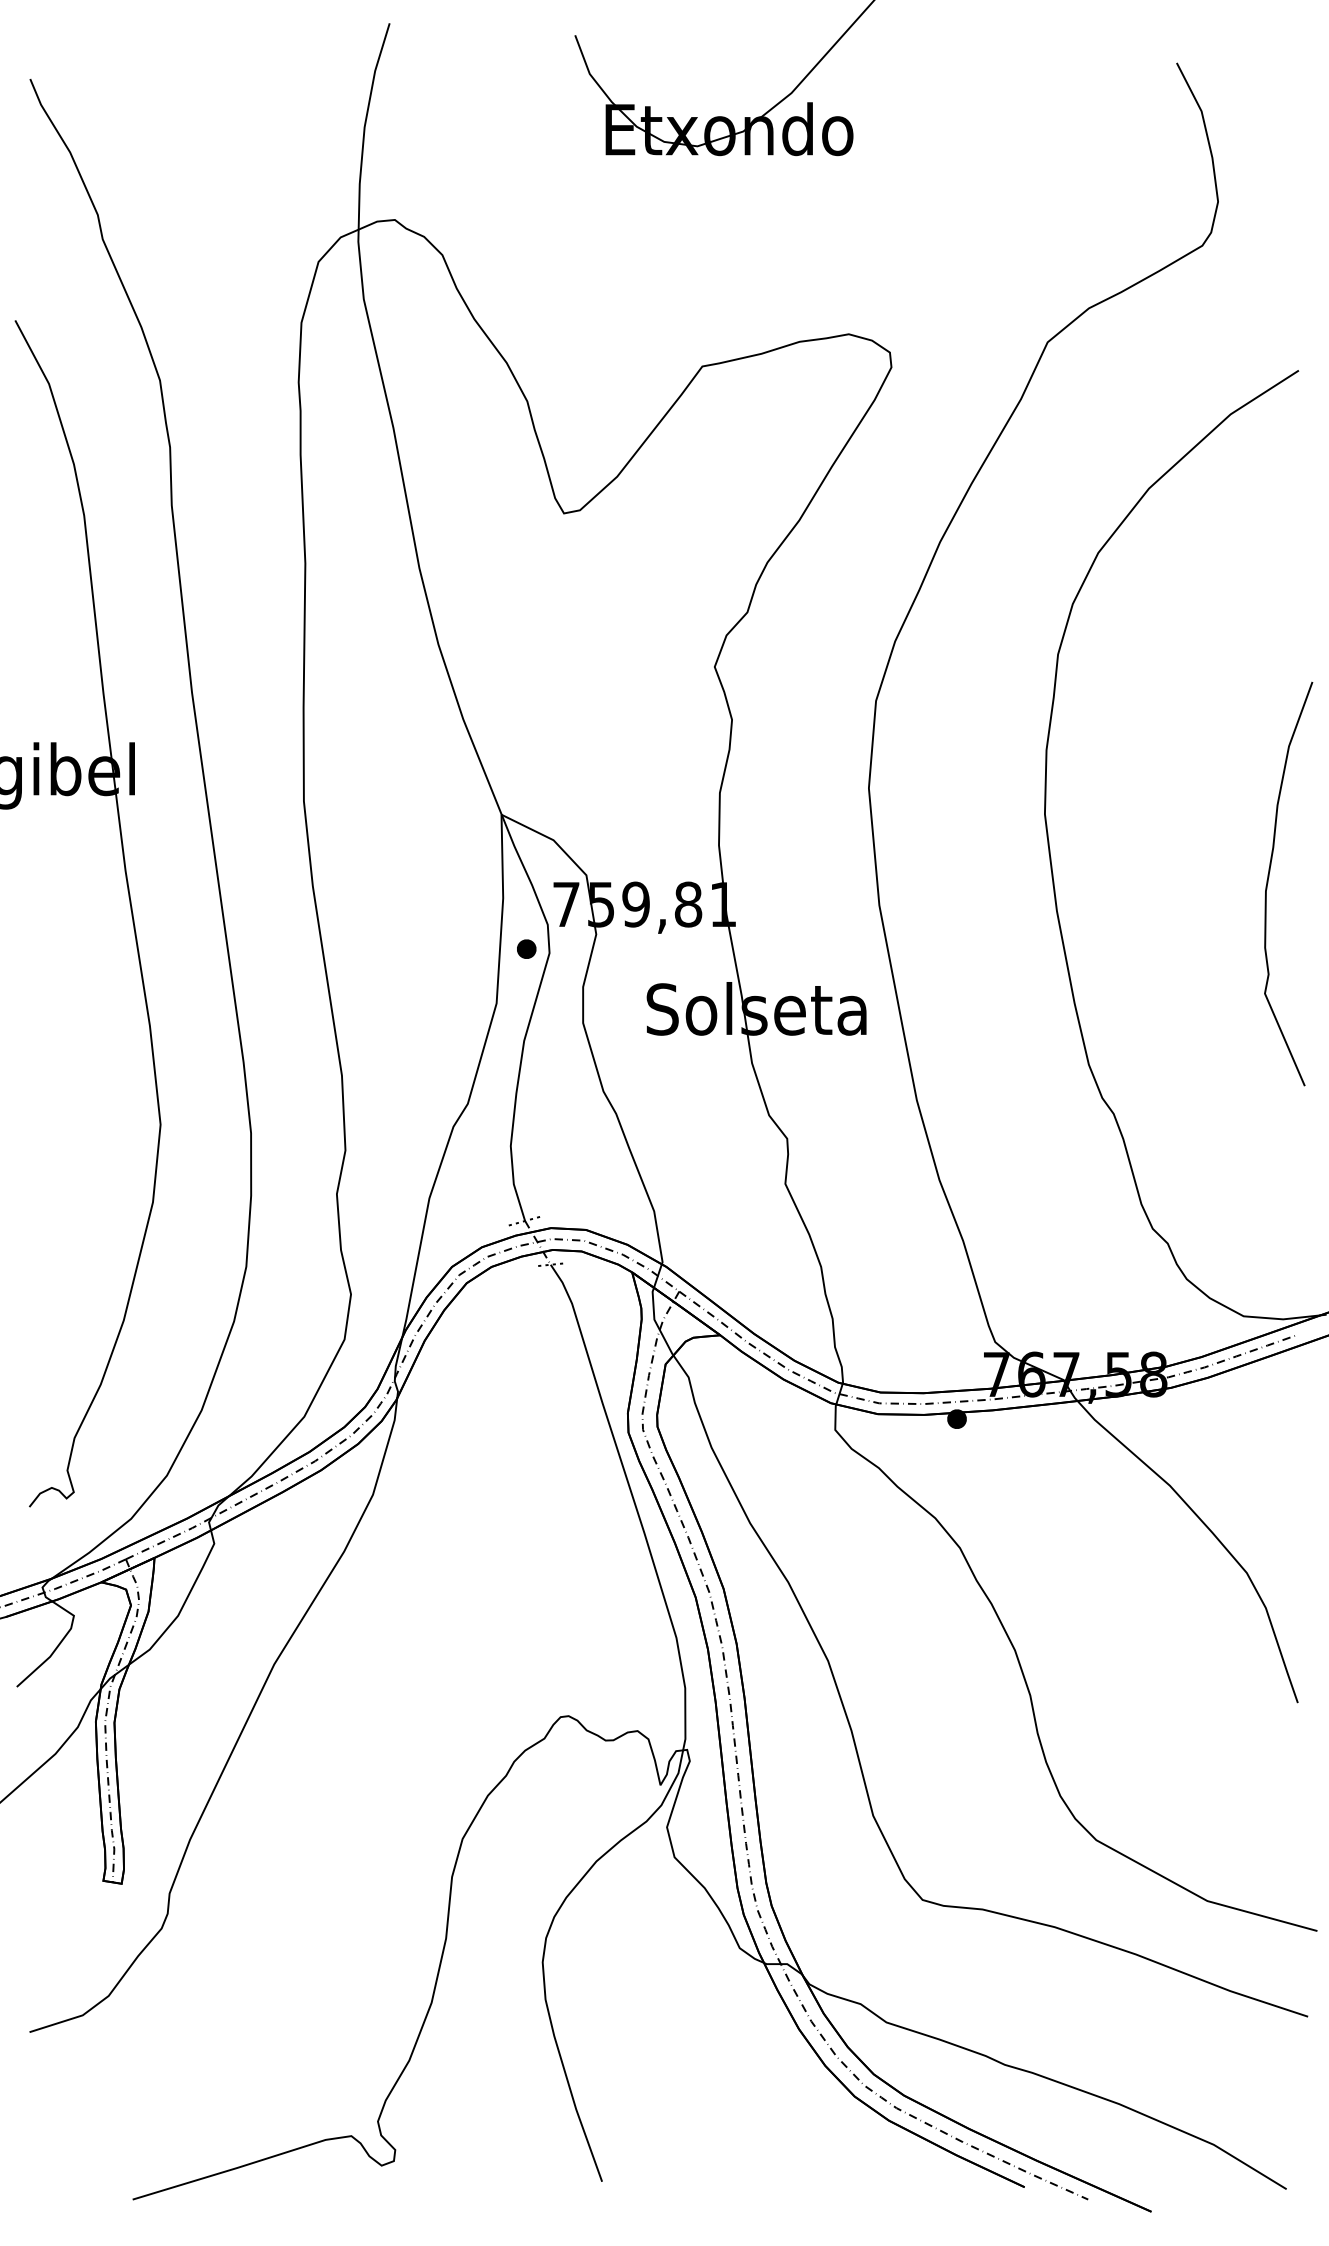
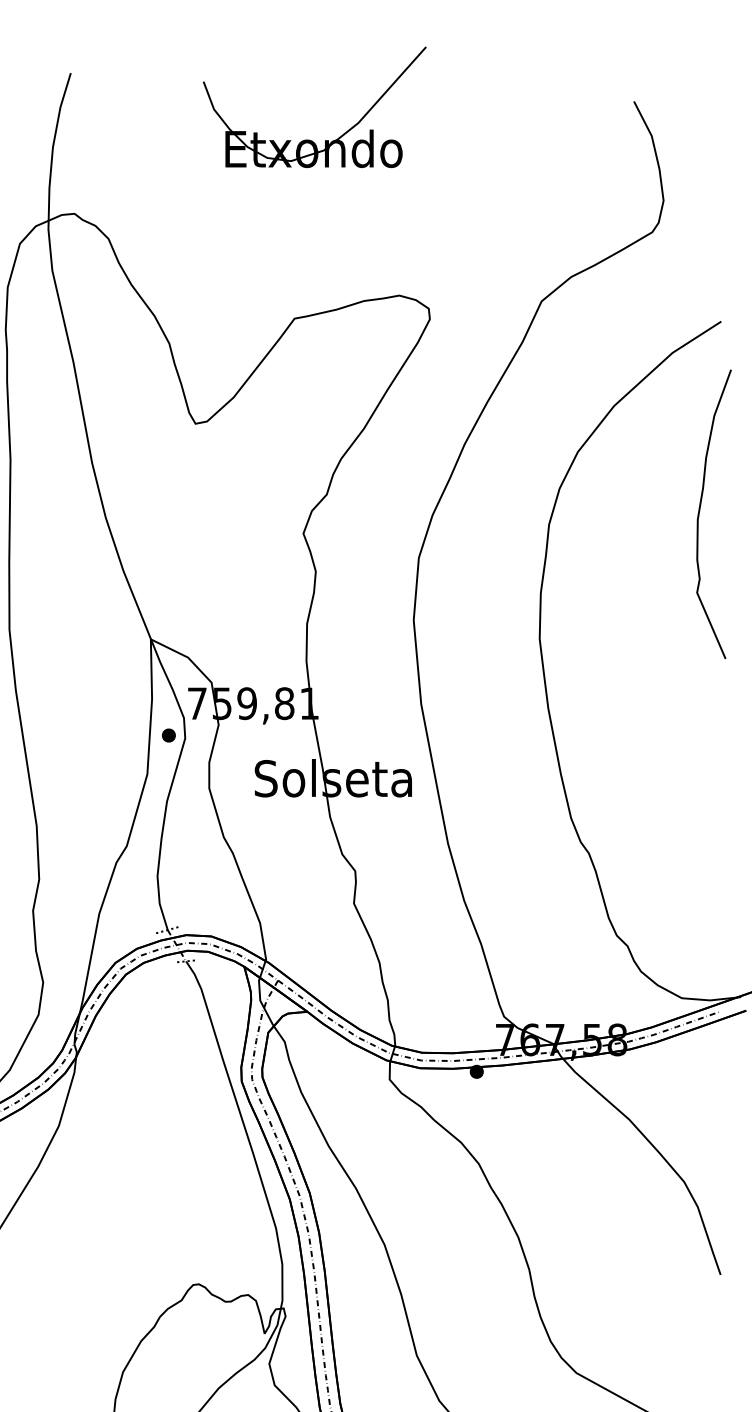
curve: (1269, 877) -> (700, 509), moved

